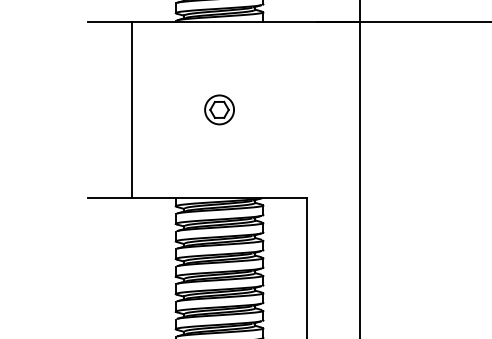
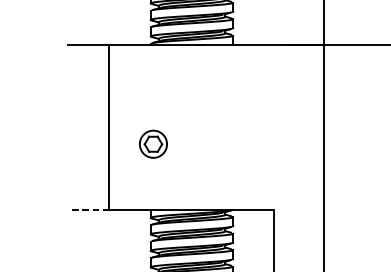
part: (219, 109) -> (153, 143), moved
line: (109, 197) -> (88, 209), solid -> dashed

